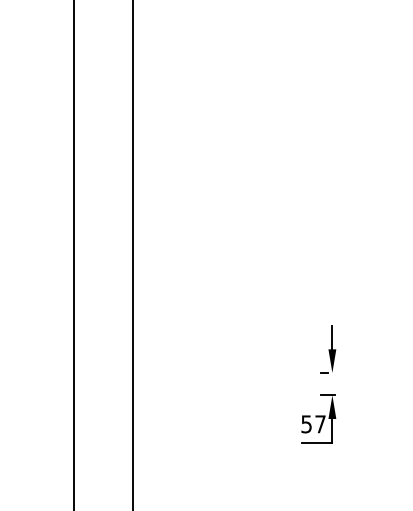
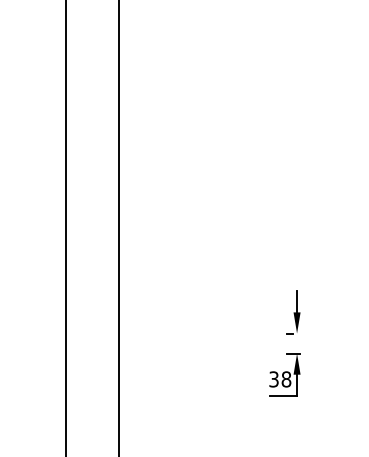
text: (313, 424) -> (280, 379), 57 -> 38

